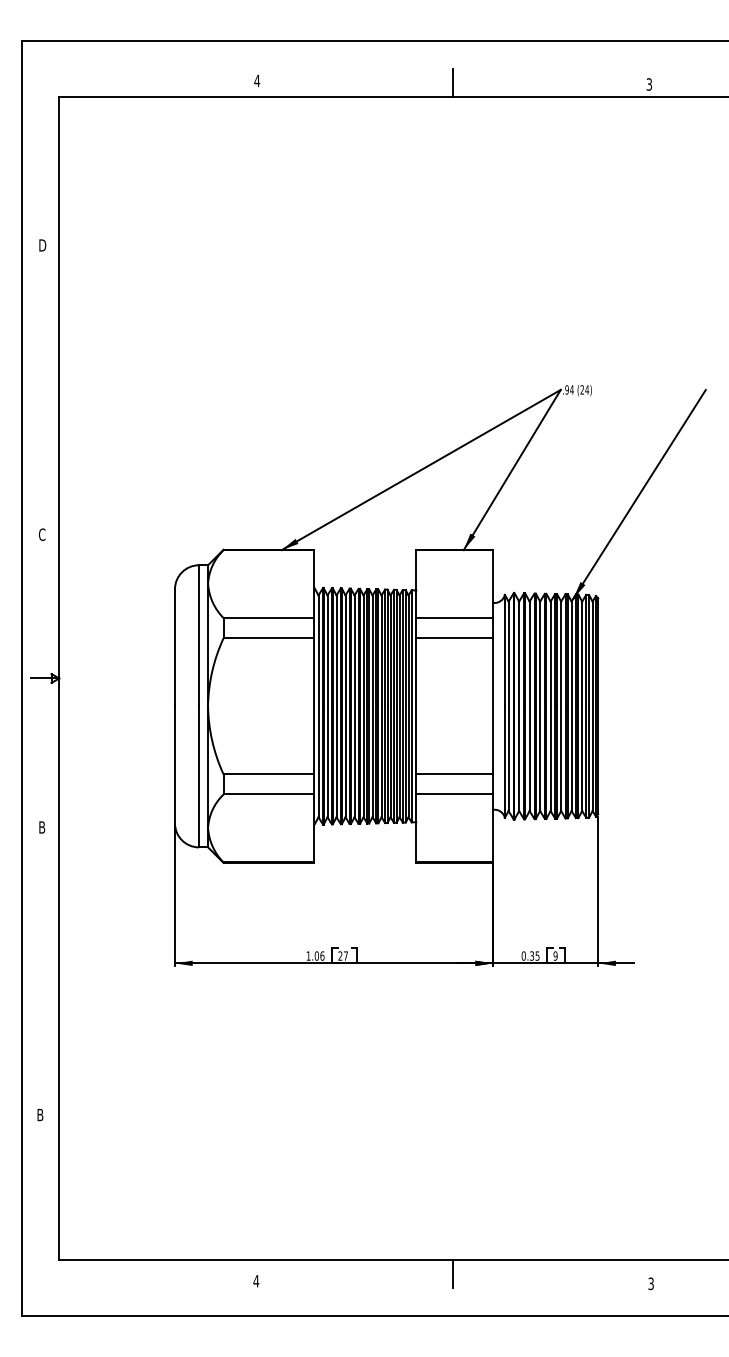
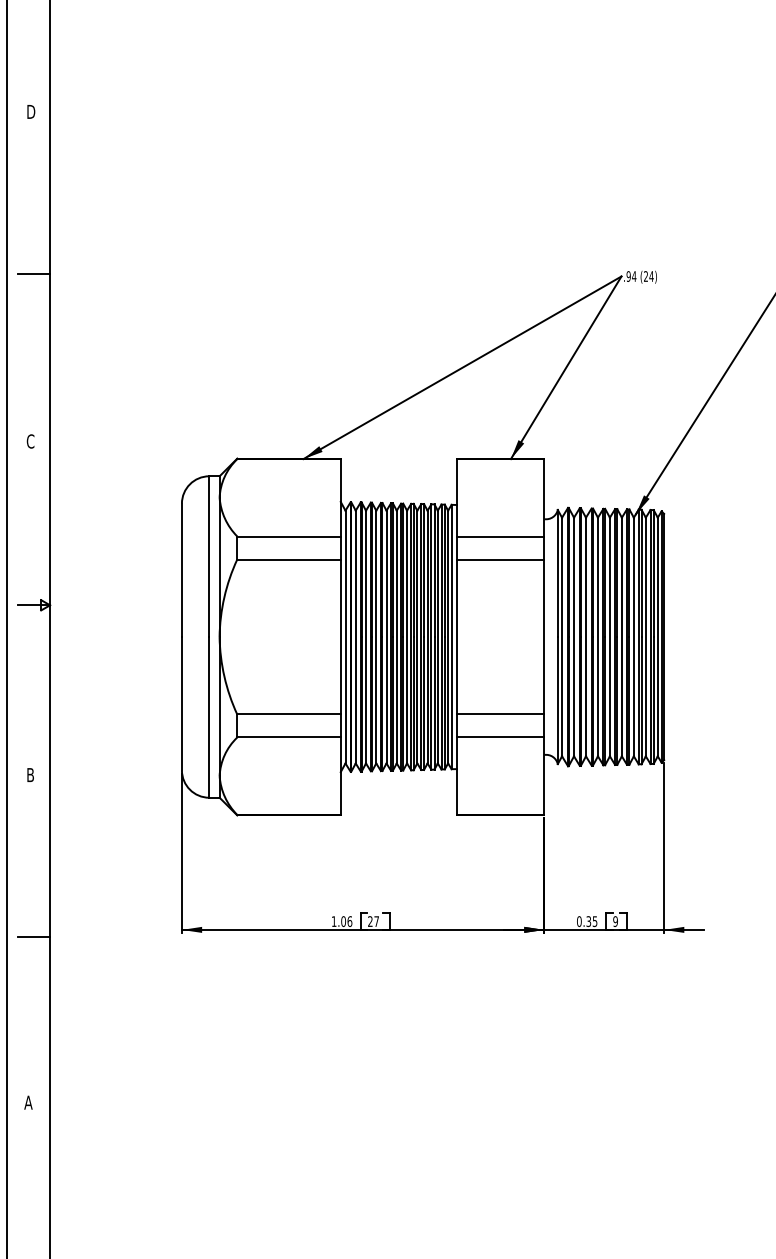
line: (45, 387) -> (34, 273), added
line: (45, 969) -> (34, 936), added
text: (39, 1114) -> (27, 1102), B -> A

